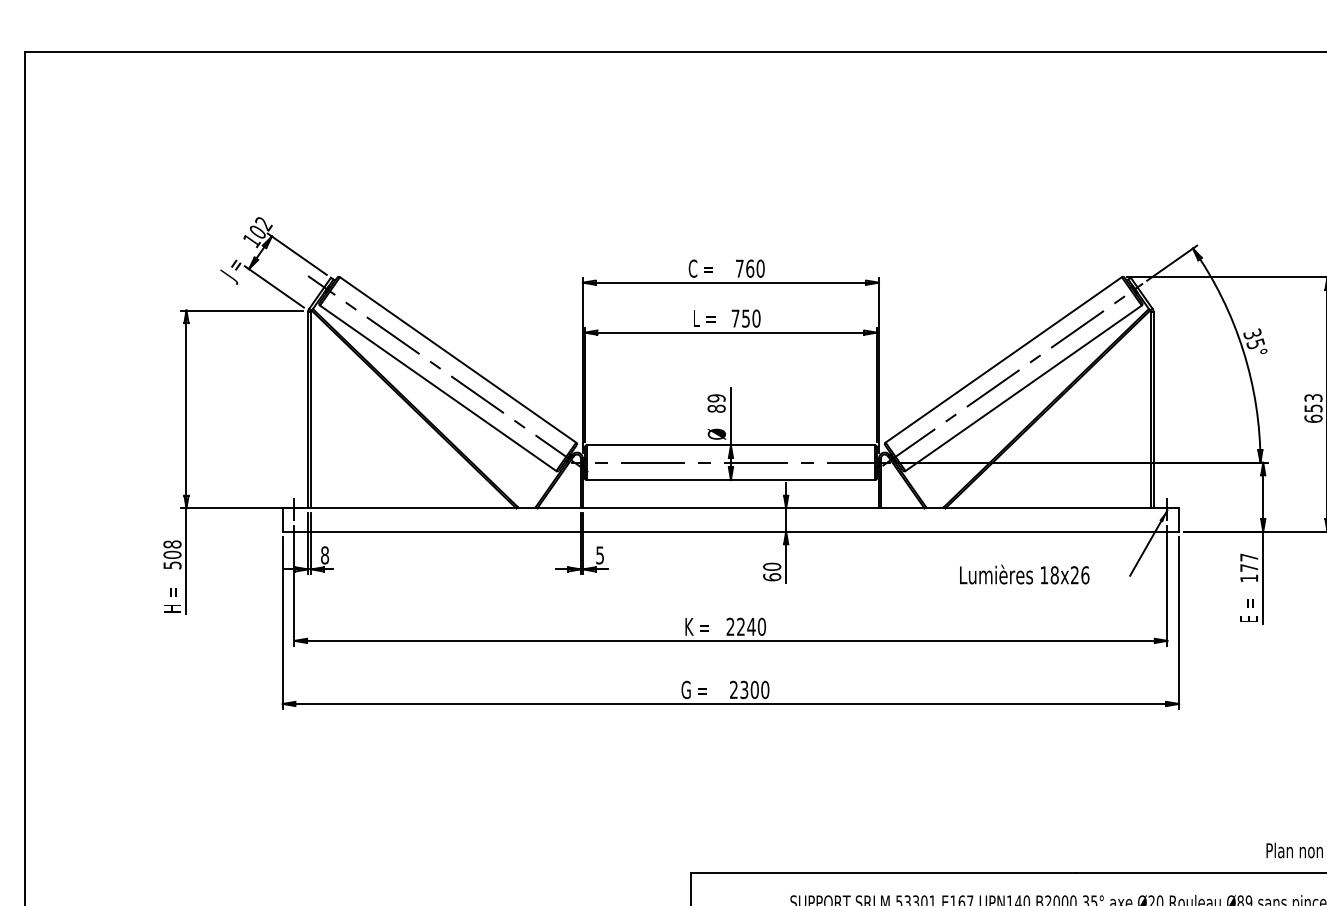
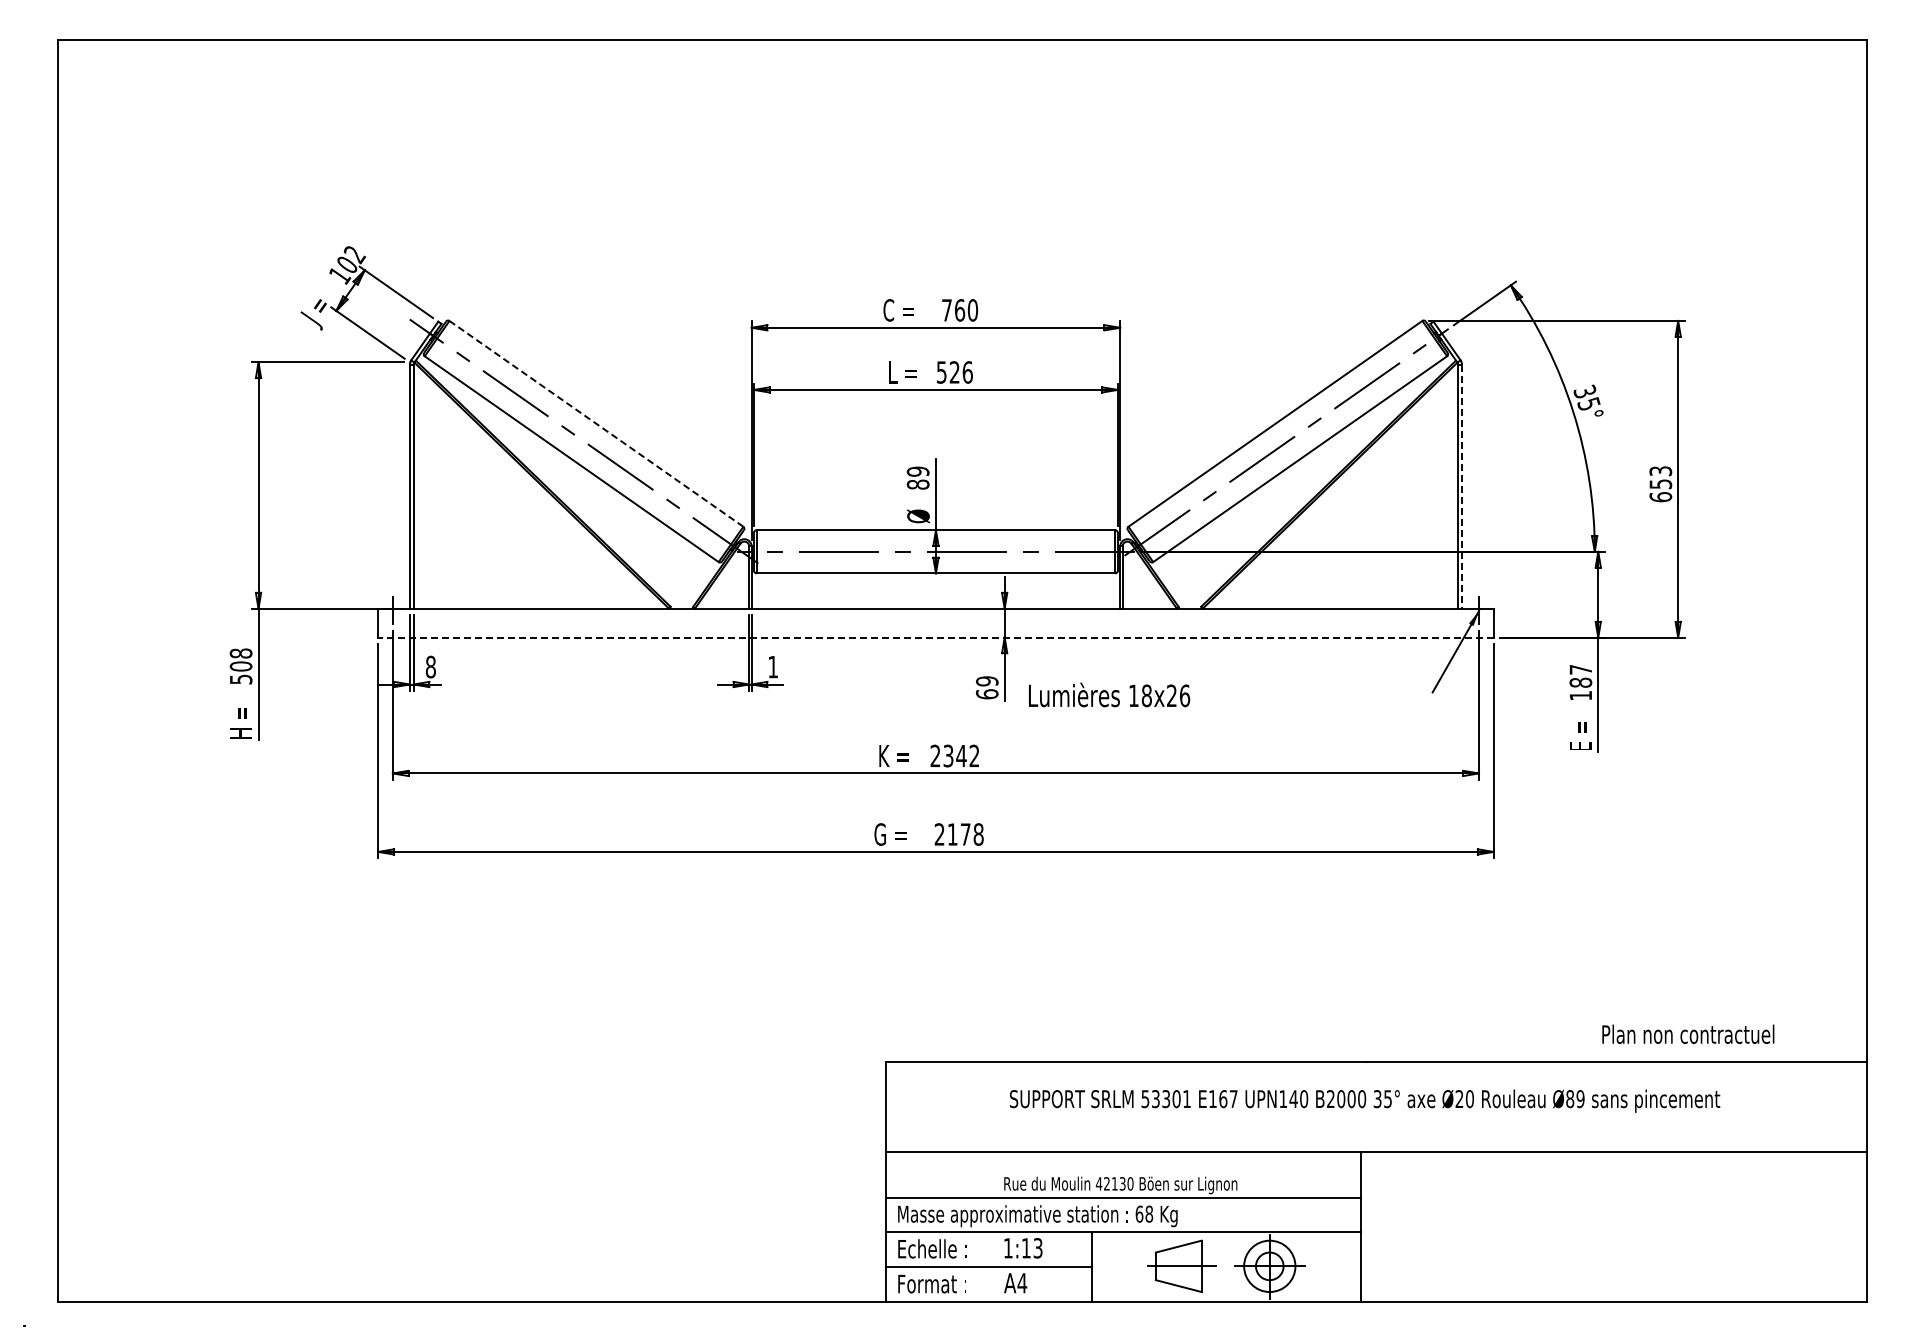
text: (745, 318) -> (954, 372), 750 -> 526
line: (458, 359) -> (596, 423), solid -> dashed
line: (1154, 410) -> (1462, 486), solid -> dashed
line: (730, 531) -> (935, 637), solid -> dashed
text: (599, 555) -> (772, 667), 5 -> 1
text: (772, 566) -> (987, 681), 60 -> 69
text: (1248, 567) -> (1580, 682), 177 -> 187
text: (1024, 574) -> (1109, 694), moved
text: (751, 626) -> (961, 755), 2240 -> 2342
text: (754, 689) -> (965, 834), 2300 -> 2178

